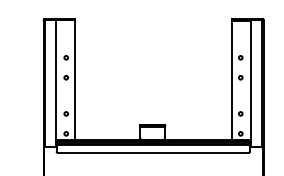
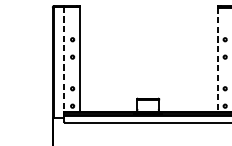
line: (232, 80) -> (217, 59), solid -> dashed
line: (55, 84) -> (63, 63), solid -> dashed

